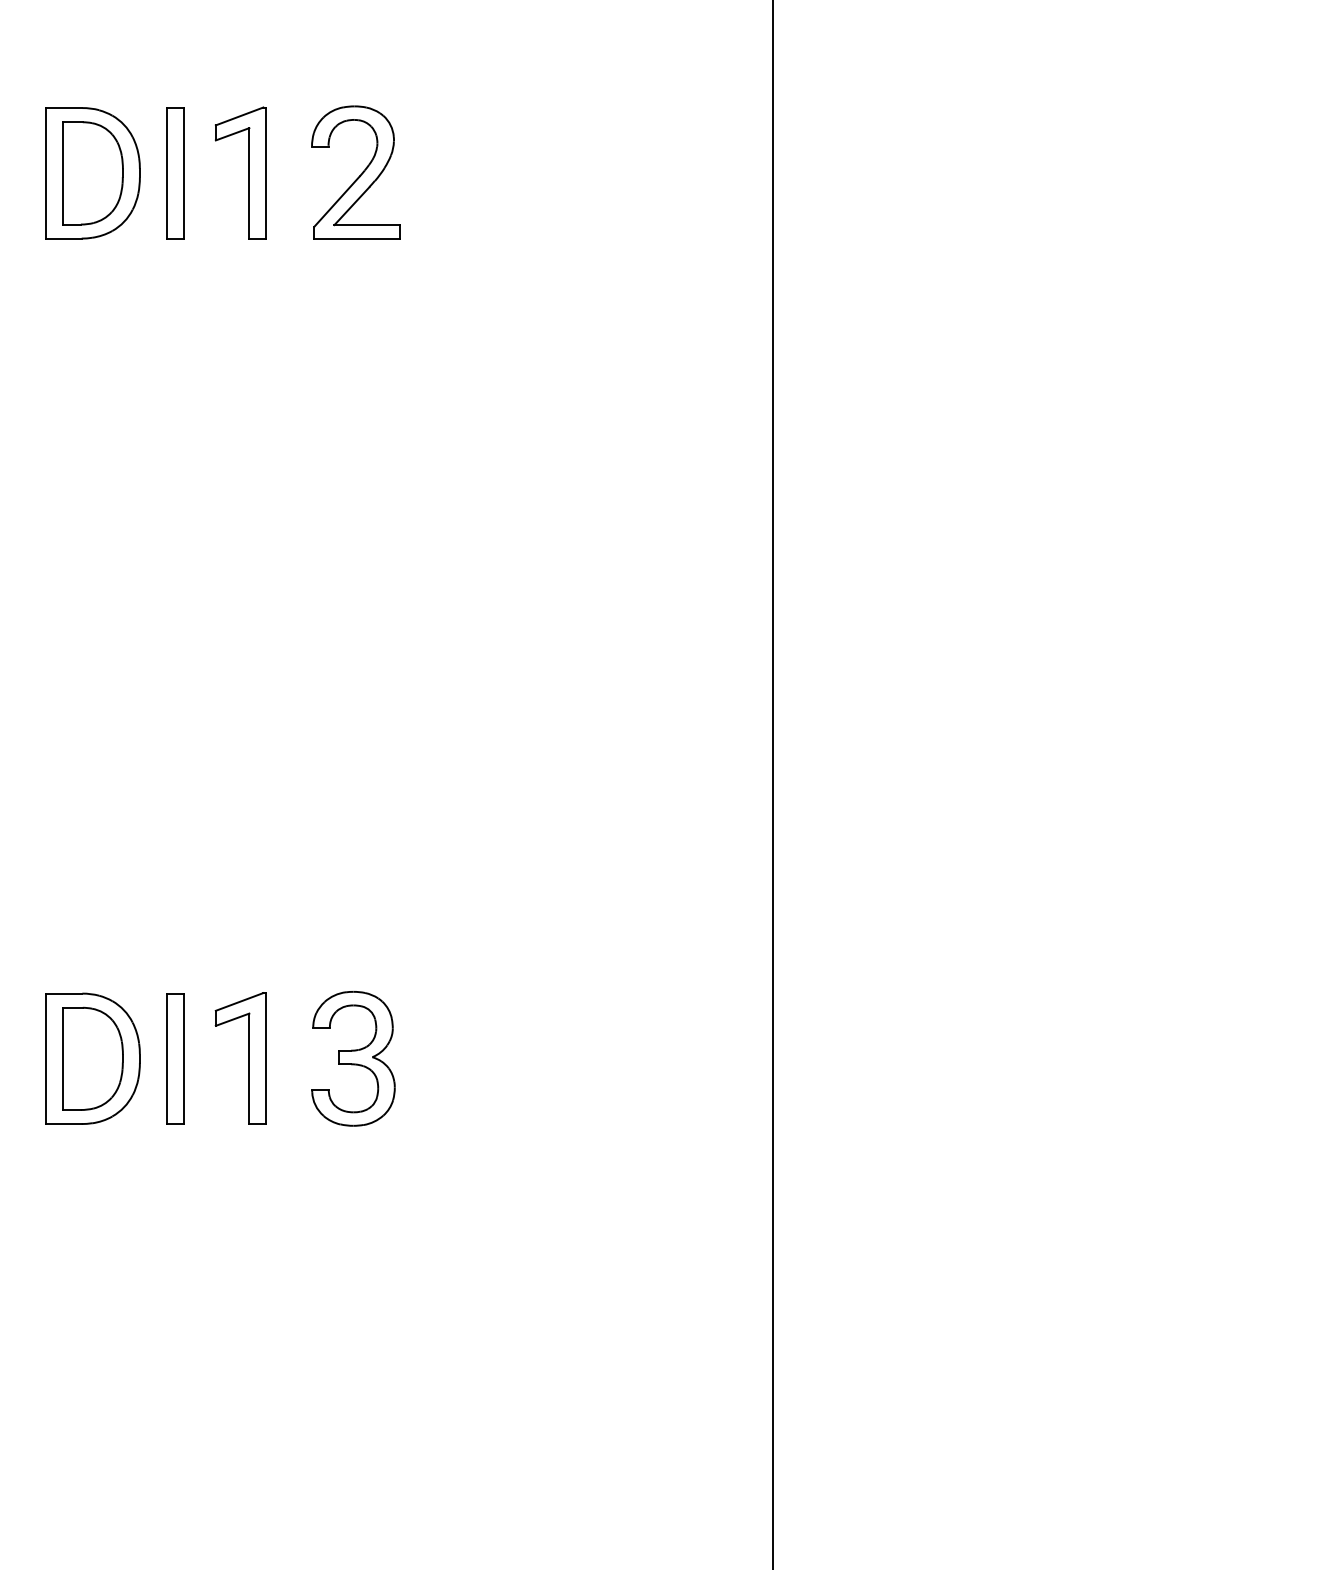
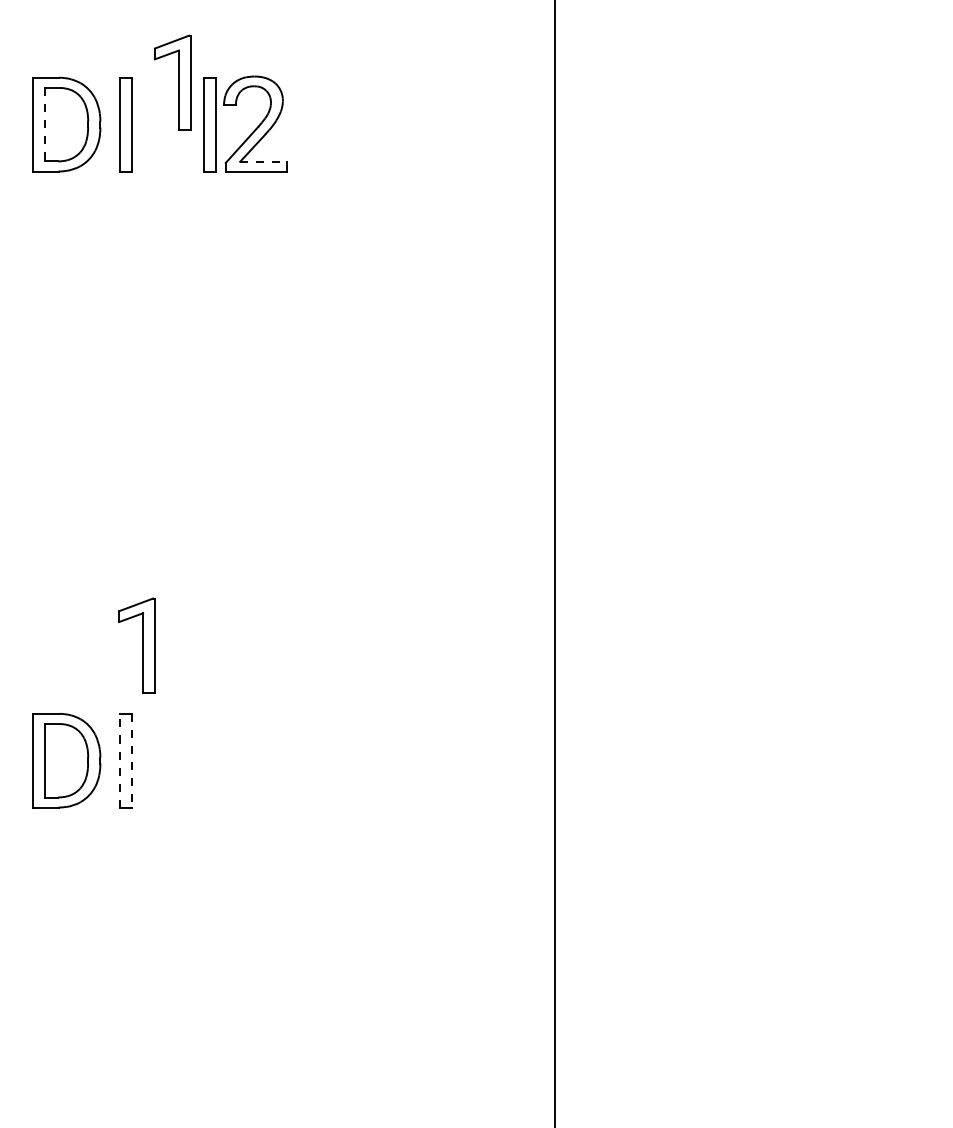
part: (248, 172) -> (178, 82), moved
line: (62, 173) -> (44, 124), solid -> dashed
part: (292, 173) -> (210, 124), added
line: (367, 225) -> (263, 162), solid -> dashed
line: (167, 1058) -> (120, 760), solid -> dashed
part: (248, 1058) -> (142, 645), moved
part: (353, 1058) -> (253, 760), removed
line: (184, 1059) -> (132, 761), solid -> dashed

